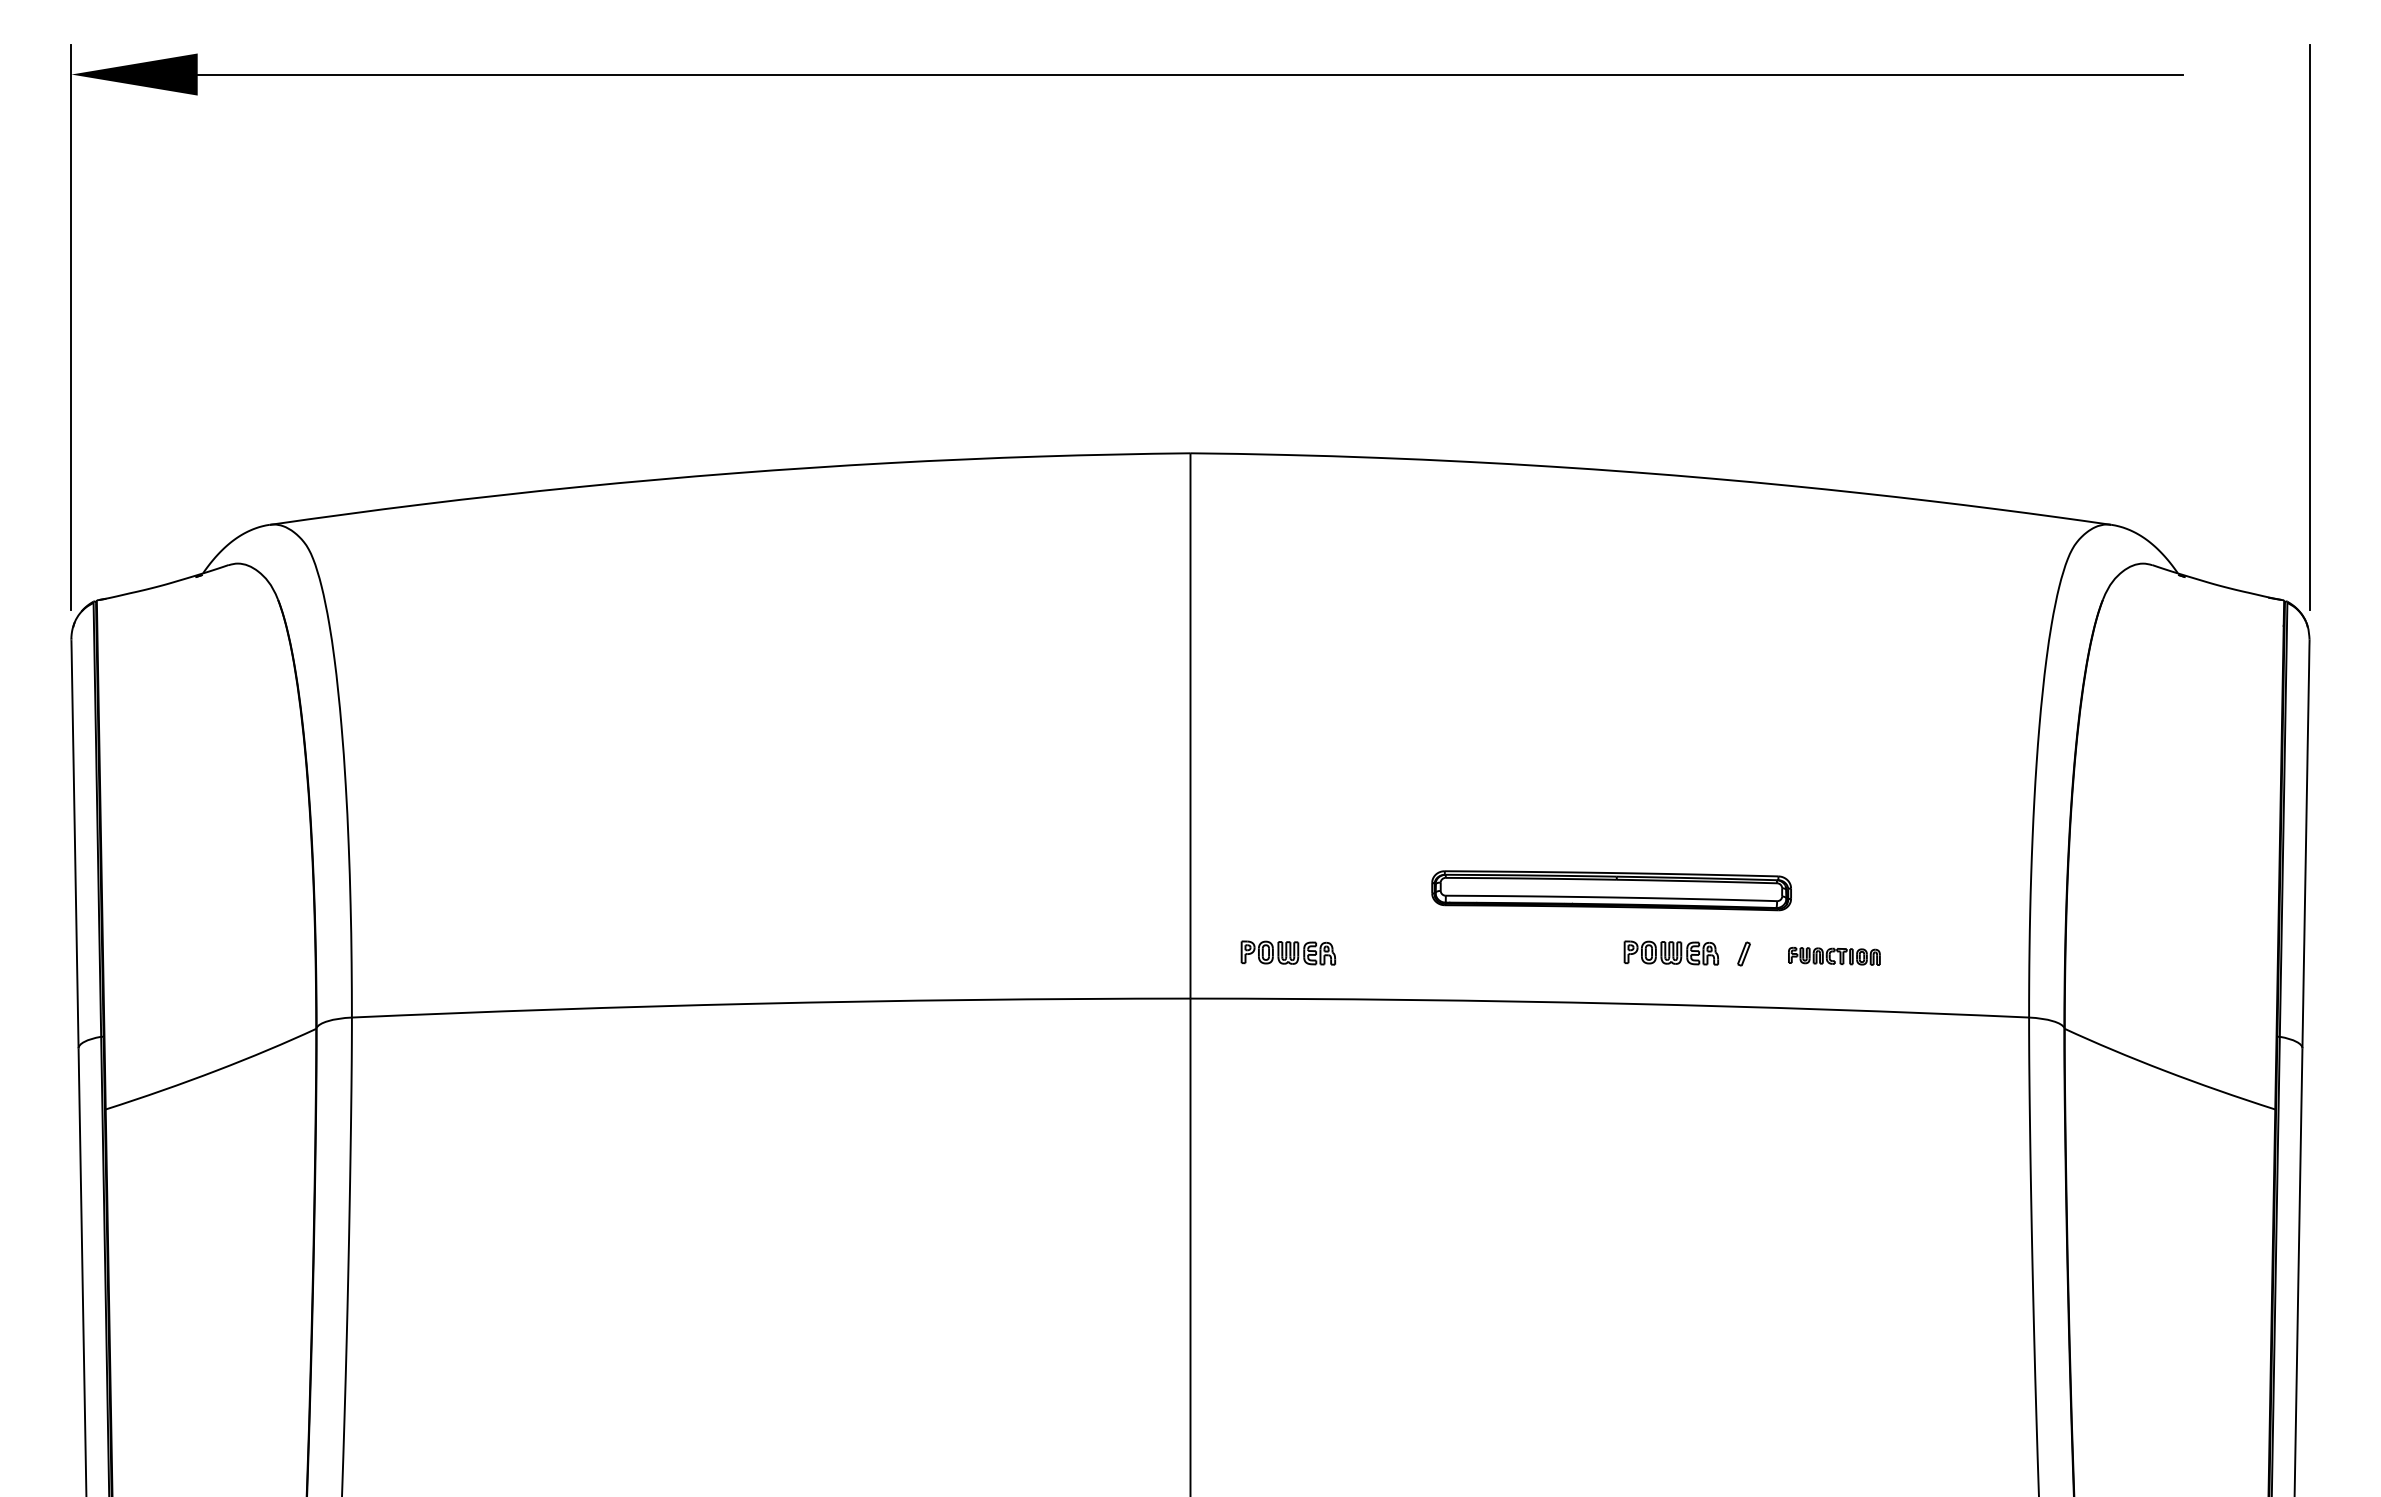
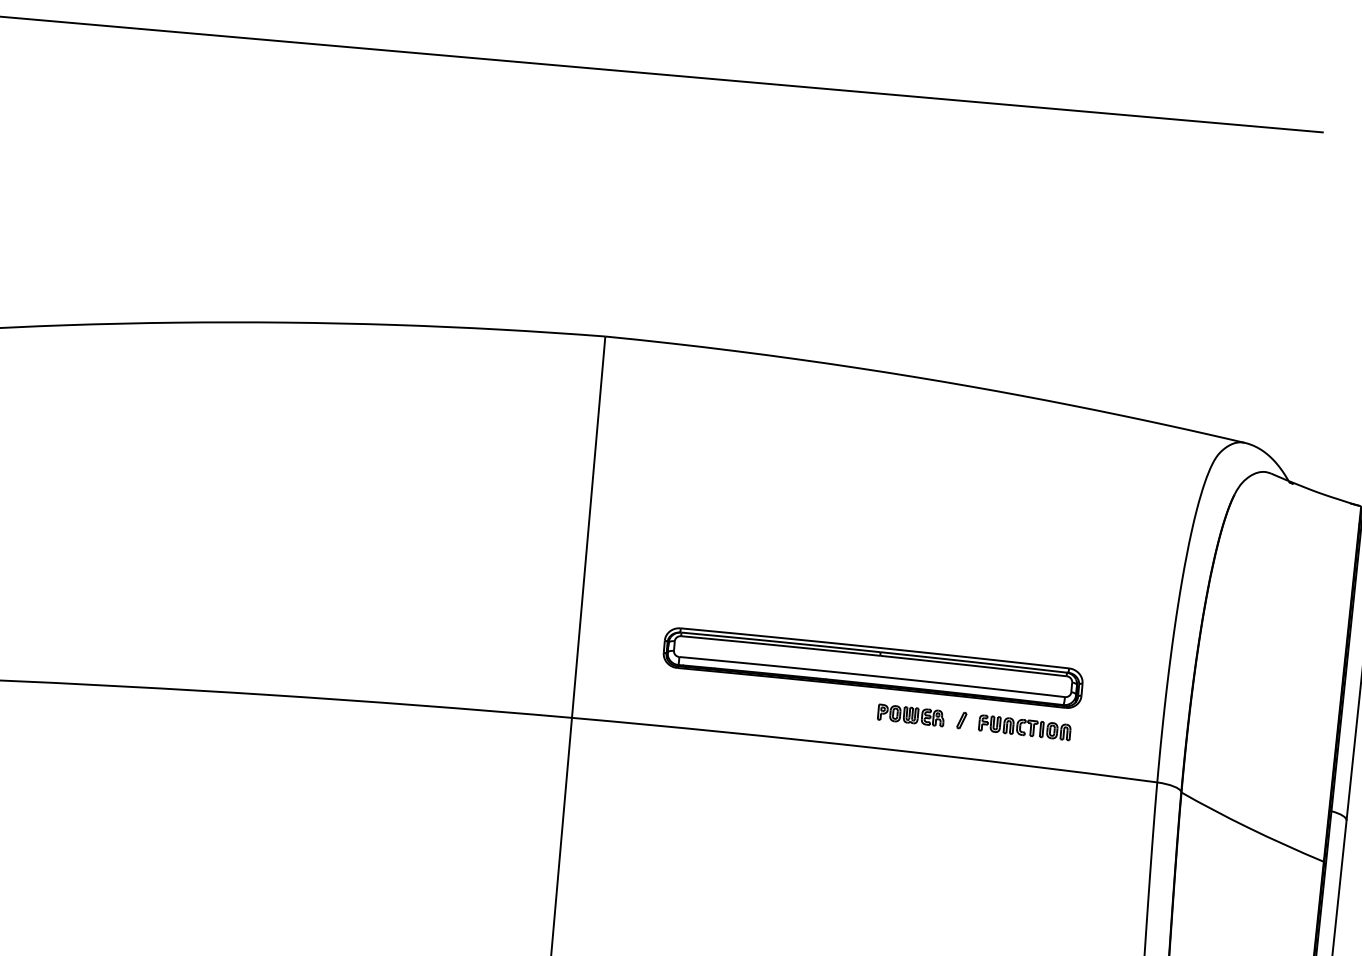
part: (1611, 890) -> (873, 668), size x1.67
part: (1288, 952) -> (643, 691), removed
part: (1834, 956) -> (1024, 727), size x1.43

